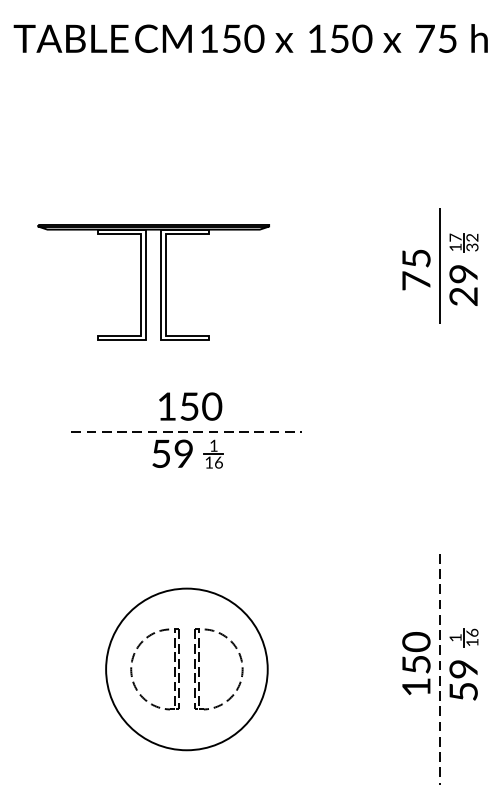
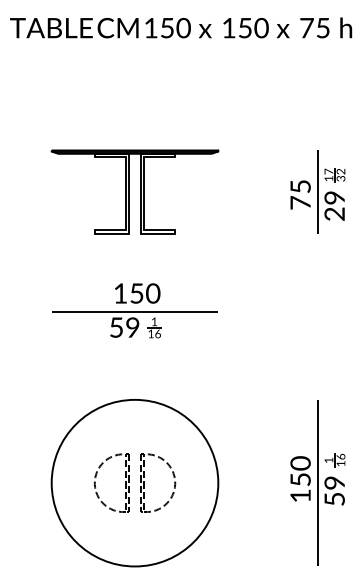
part: (152, 281) -> (134, 191), moved
line: (187, 431) -> (135, 311), dashed -> solid
circle: (186, 668) -> (134, 482), size x1.43
line: (439, 669) -> (317, 483), dashed -> solid

